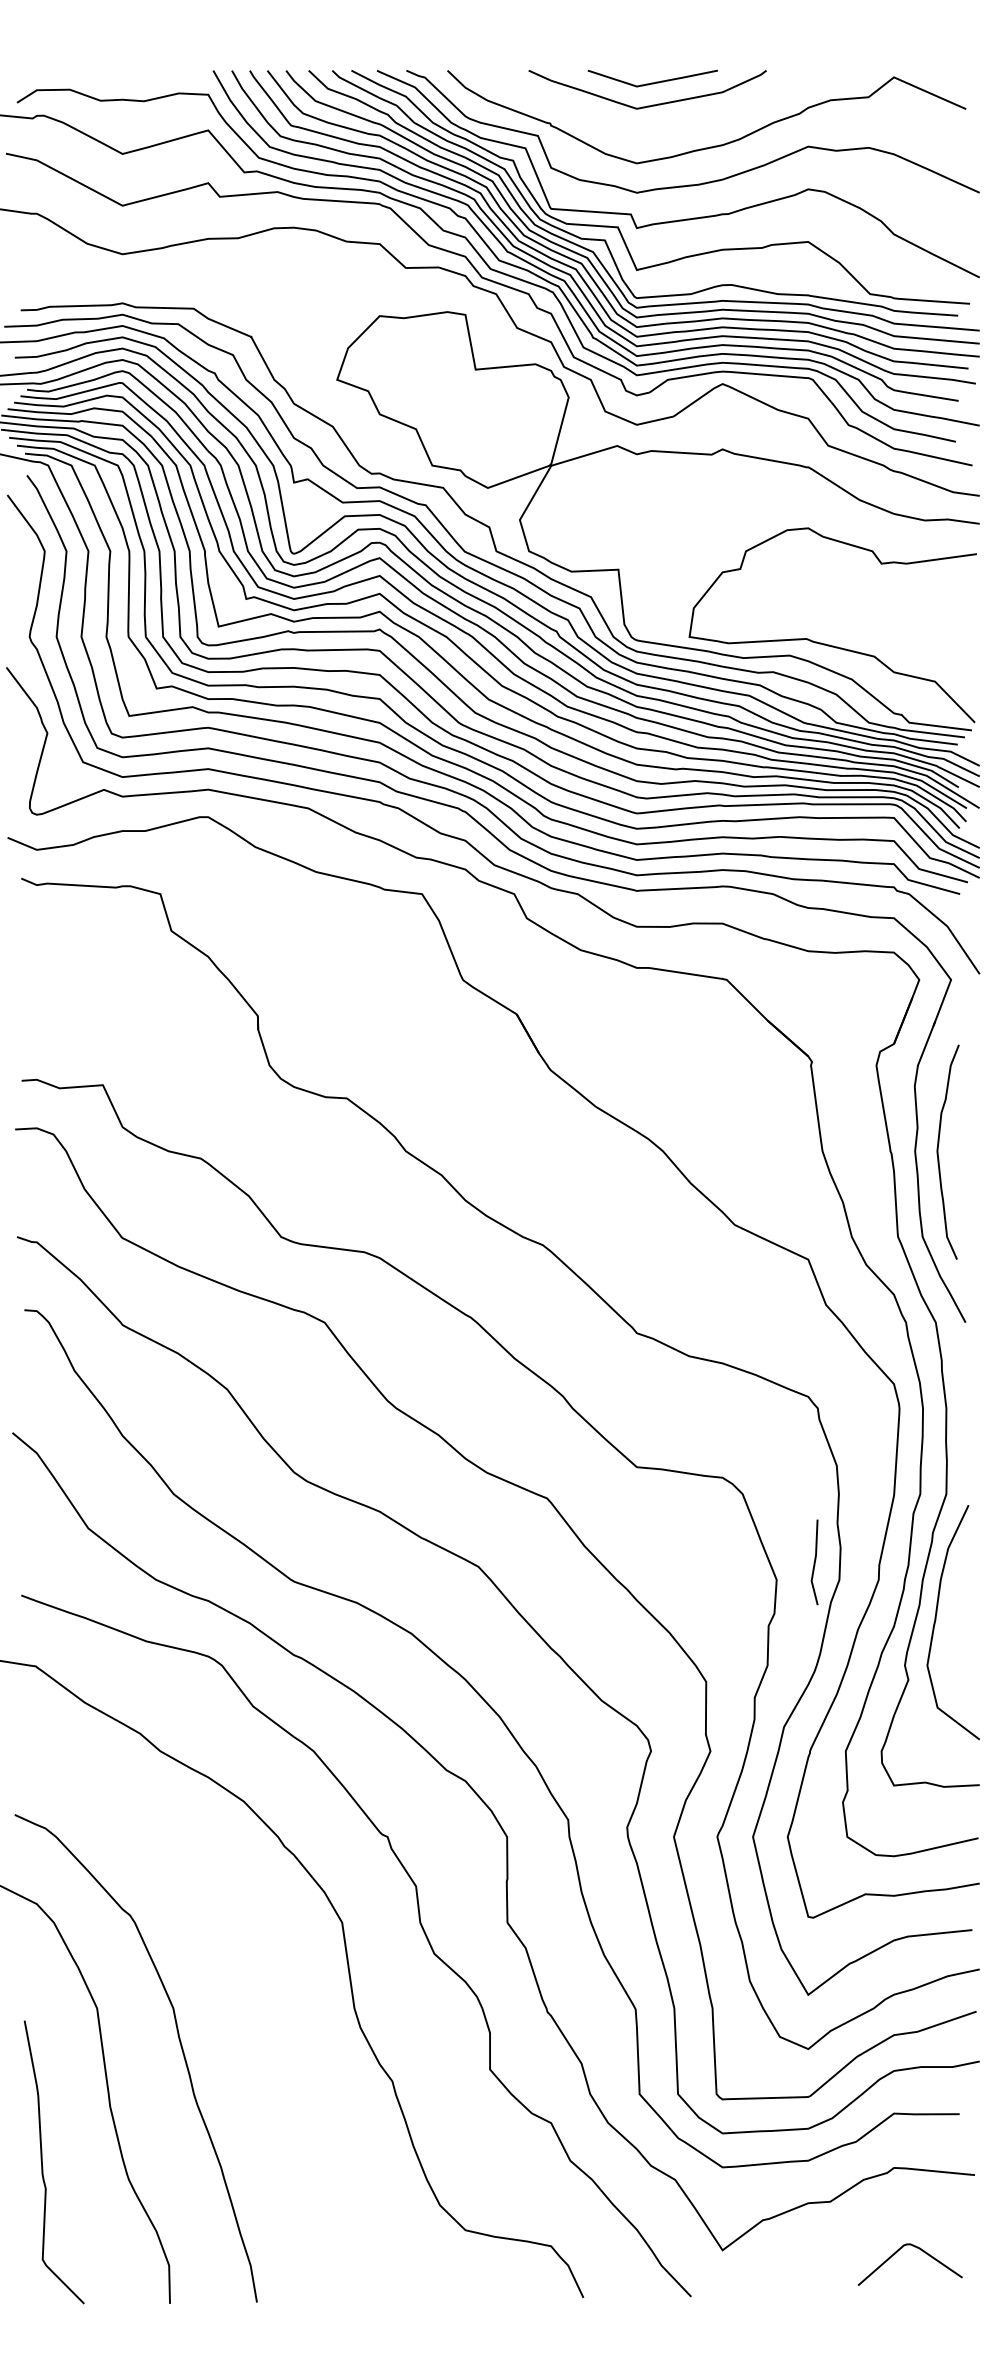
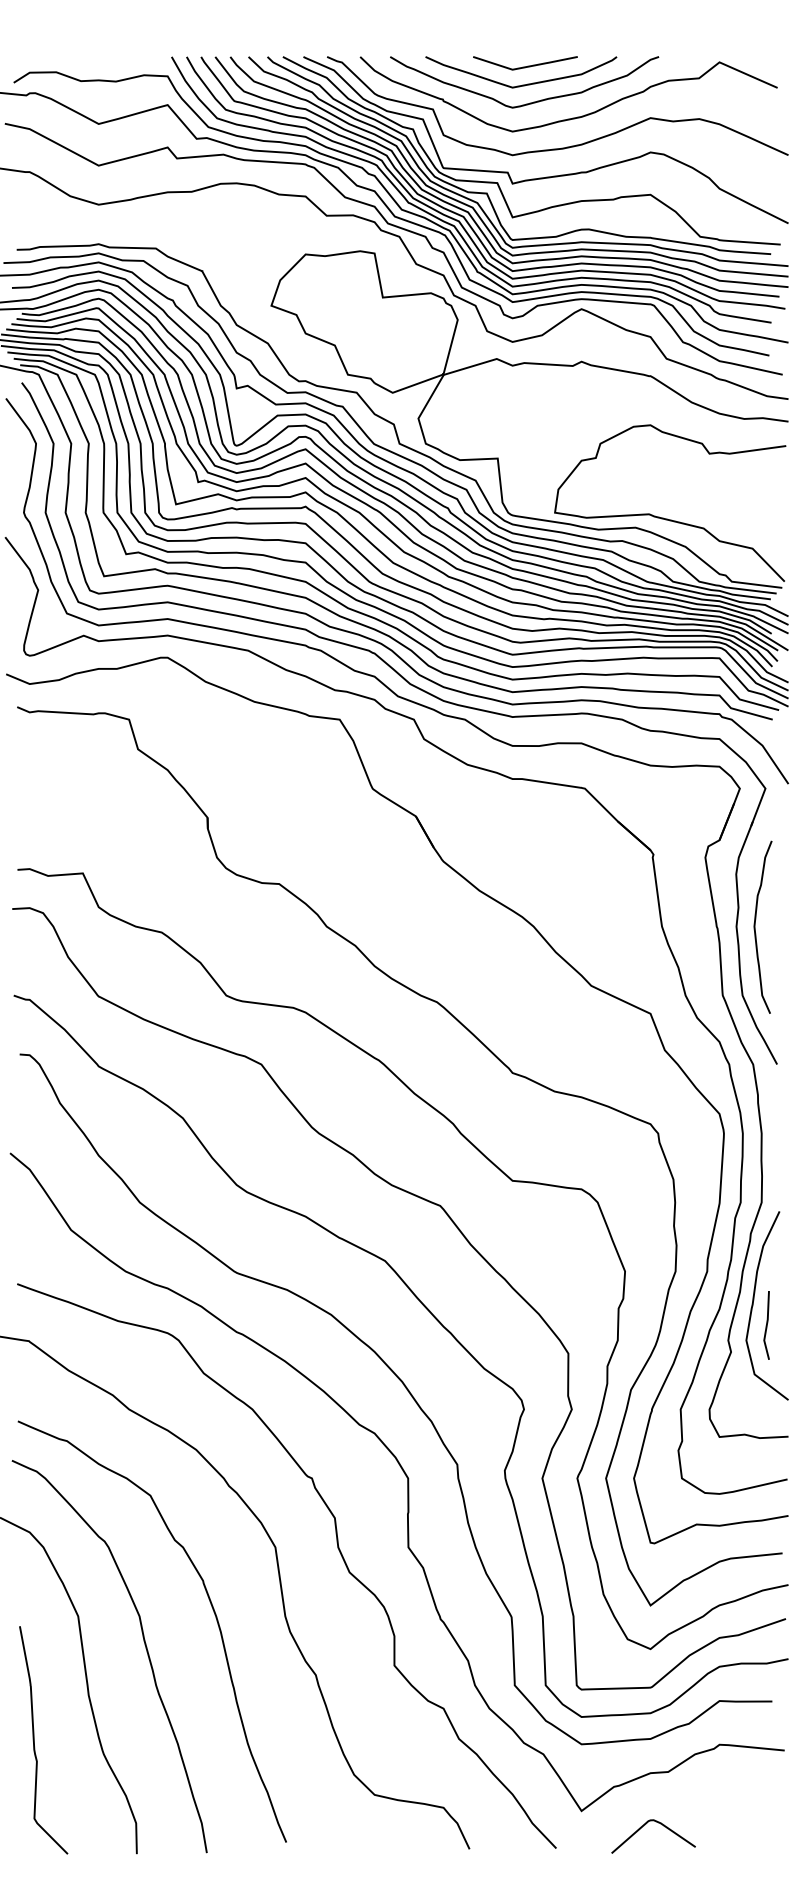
curve: (657, 127) -> (529, 102), added
line: (814, 1562) -> (766, 1325), moved
curve: (262, 1997) -> (211, 1607), added
curve: (900, 2250) -> (645, 1825), moved

